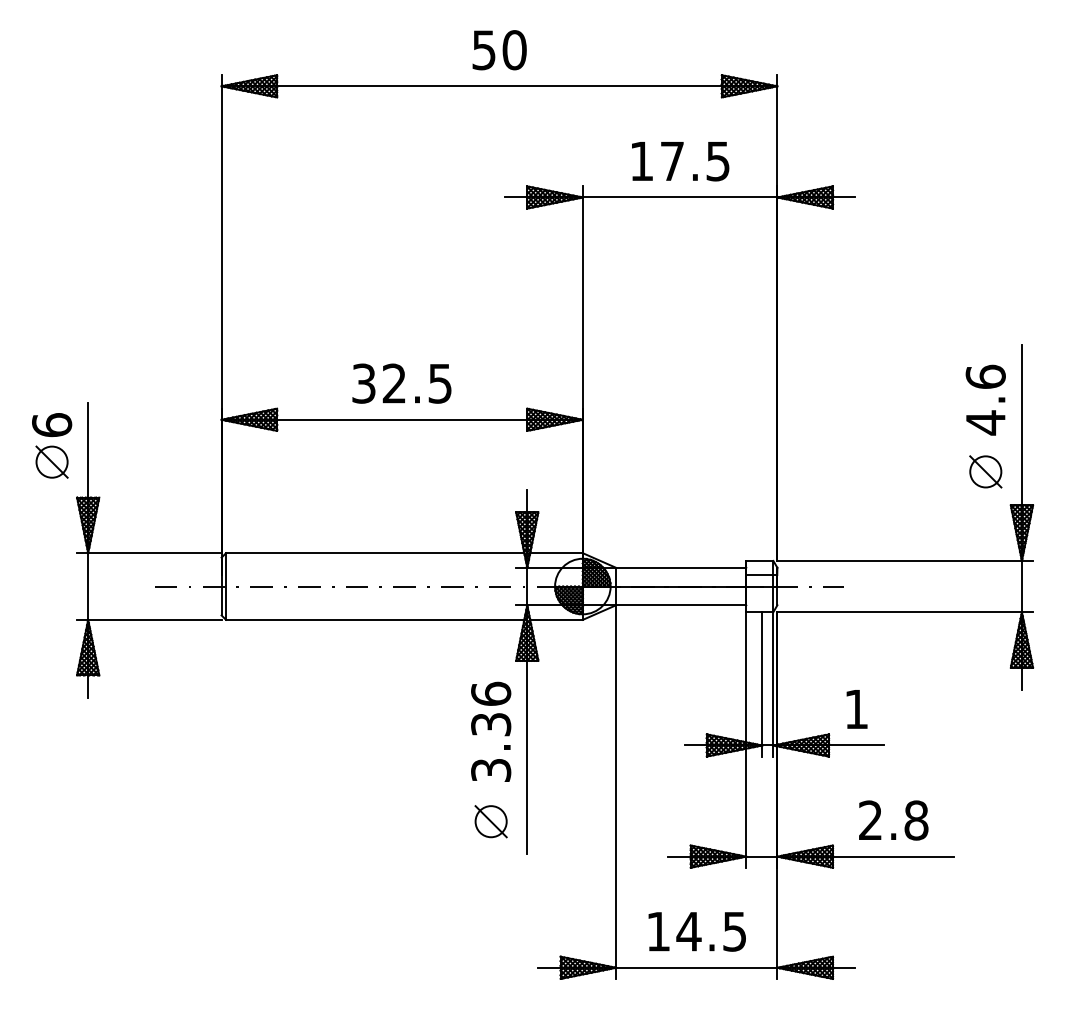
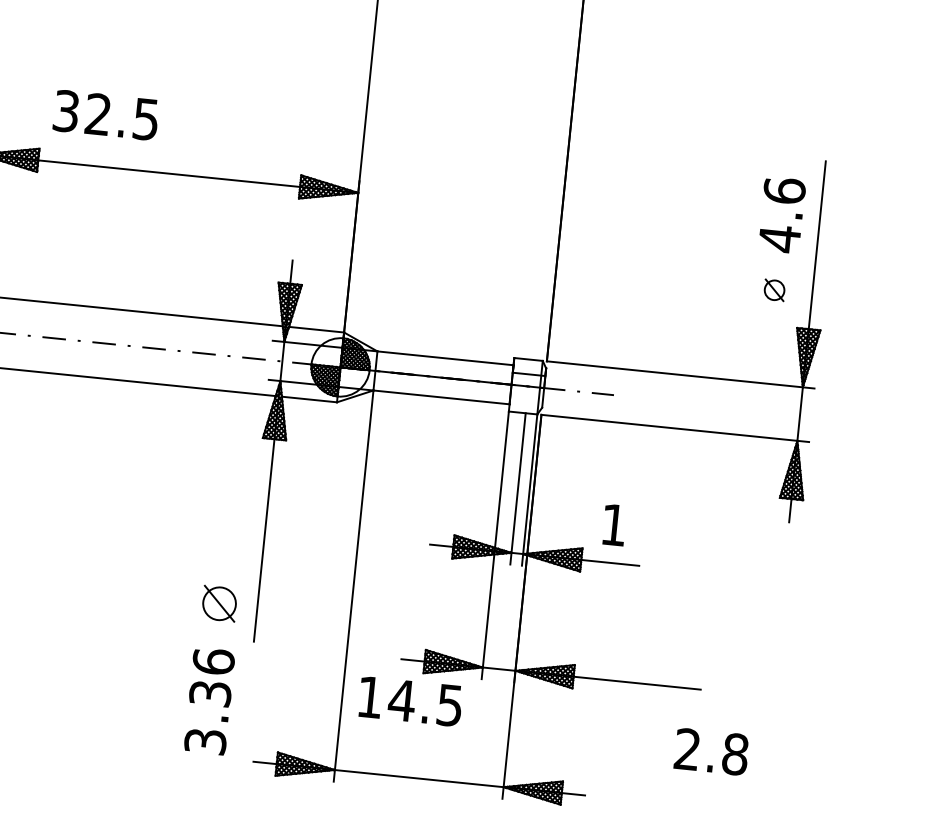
text: (401, 383) -> (105, 115), moved
part: (985, 471) -> (774, 289), size x0.6
text: (491, 731) -> (210, 700), moved
text: (893, 820) -> (711, 751), moved
text: (696, 931) -> (409, 701), moved

